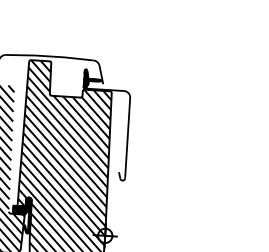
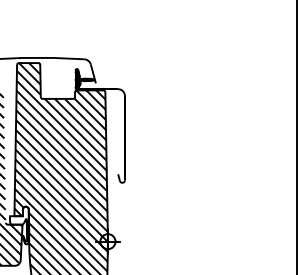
hatch: (20, 215) -> (18, 225), removed

